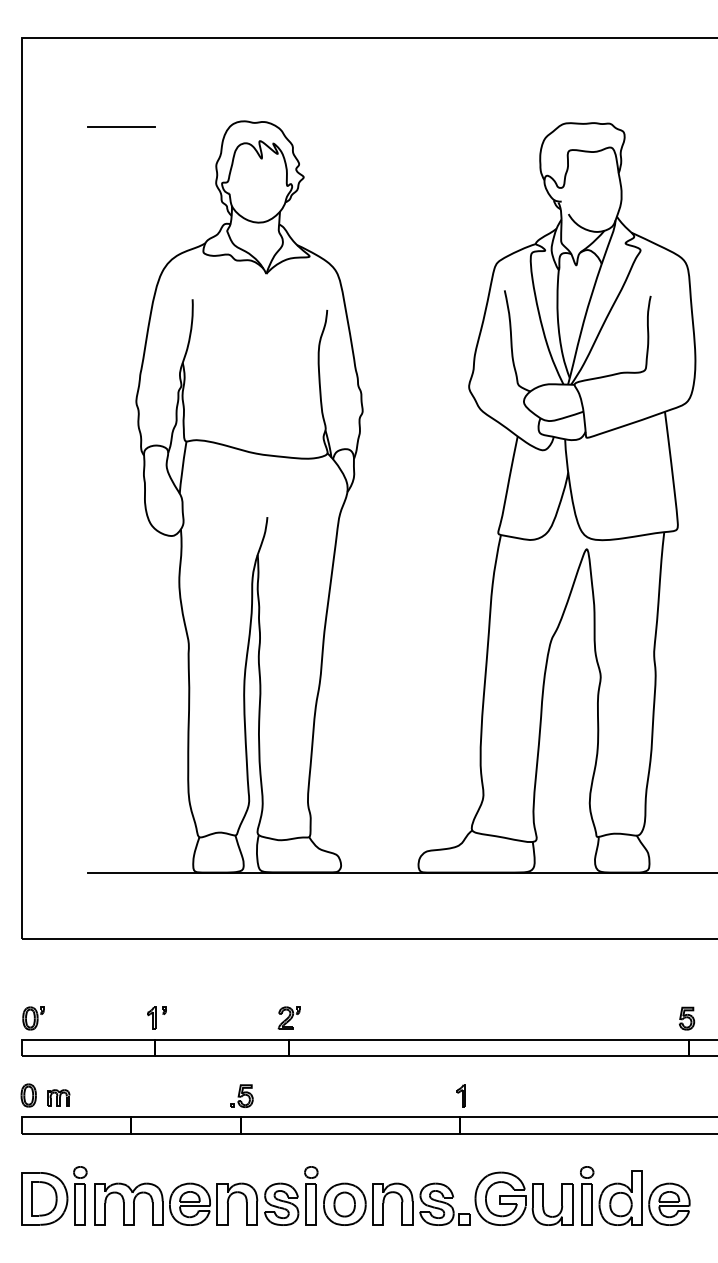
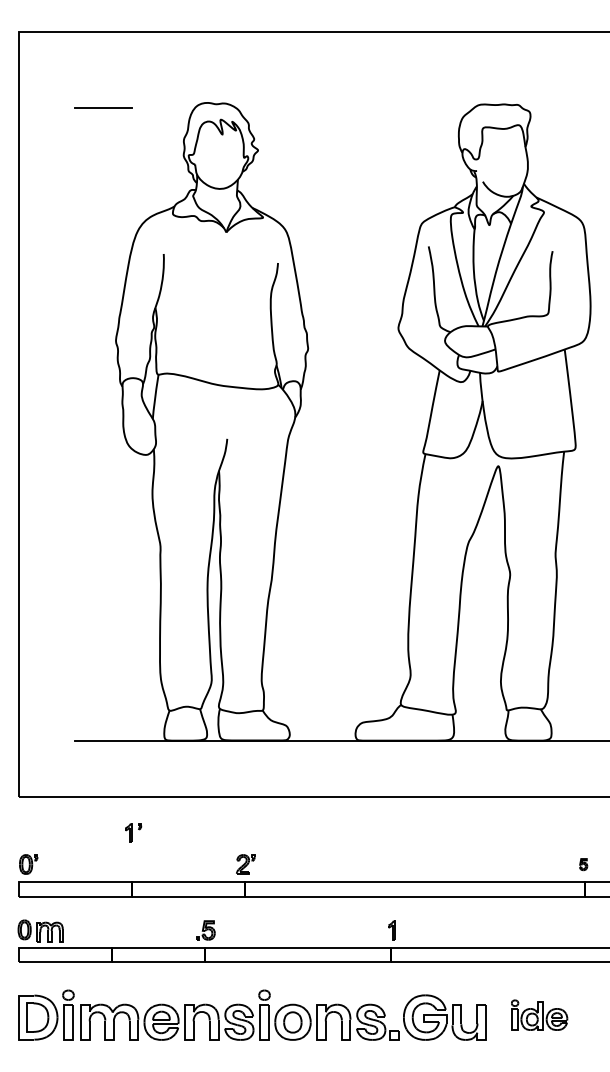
part: (156, 1017) -> (133, 832), moved
part: (687, 1018) -> (583, 864), size x0.6
part: (58, 1097) -> (49, 931), size x1.4
part: (635, 1195) -> (539, 1014), size x0.6

